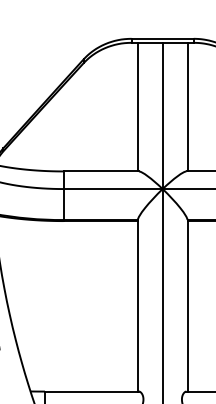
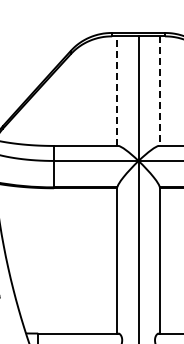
line: (137, 107) -> (117, 91), solid -> dashed
line: (187, 107) -> (159, 91), solid -> dashed

